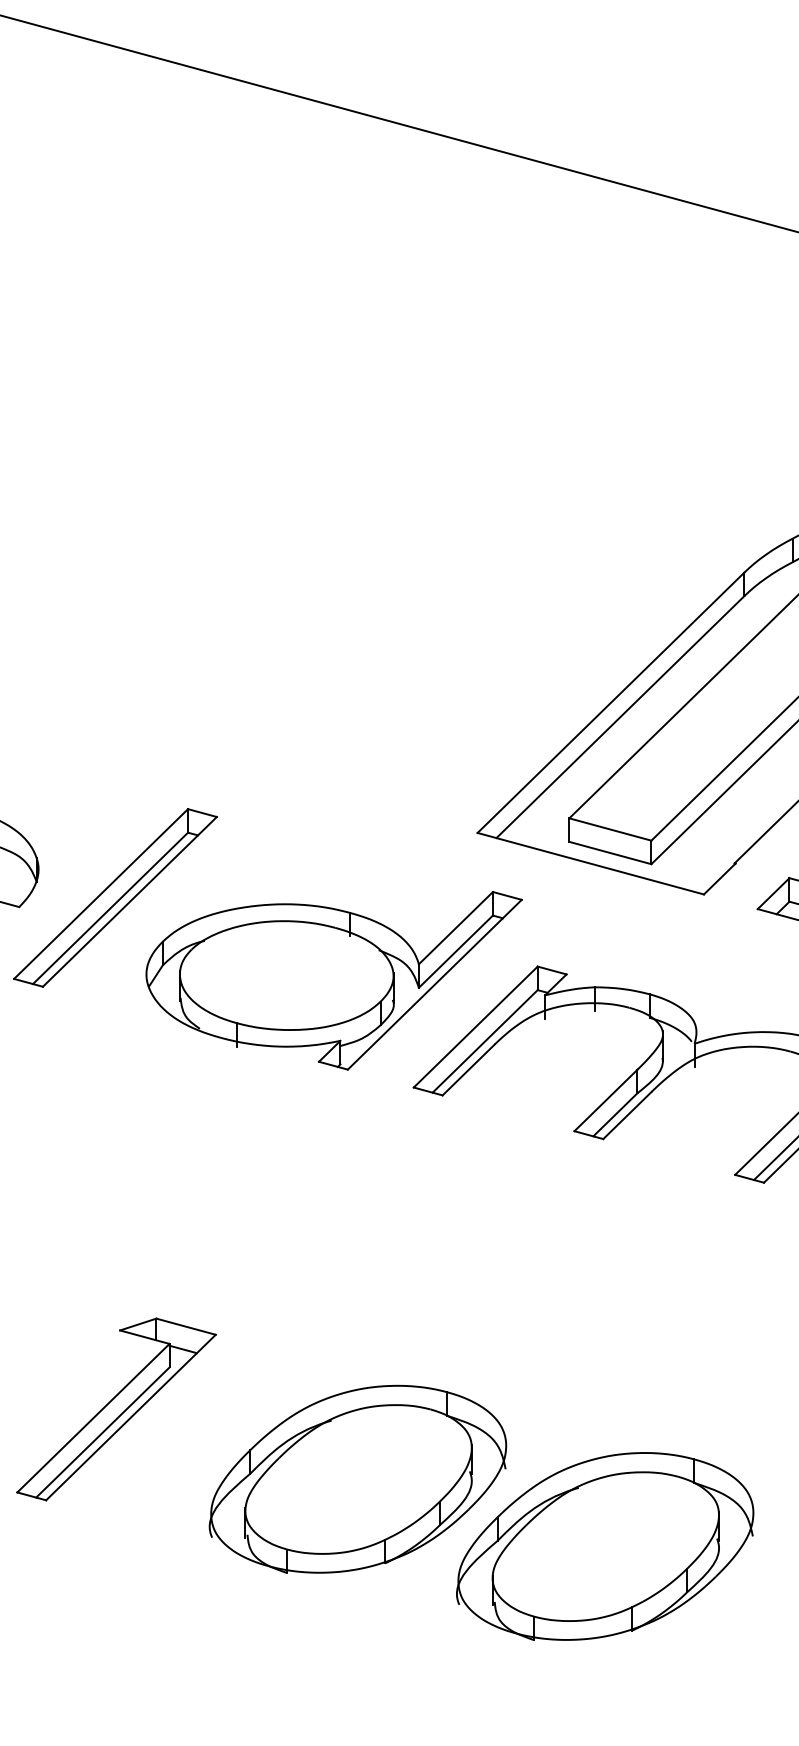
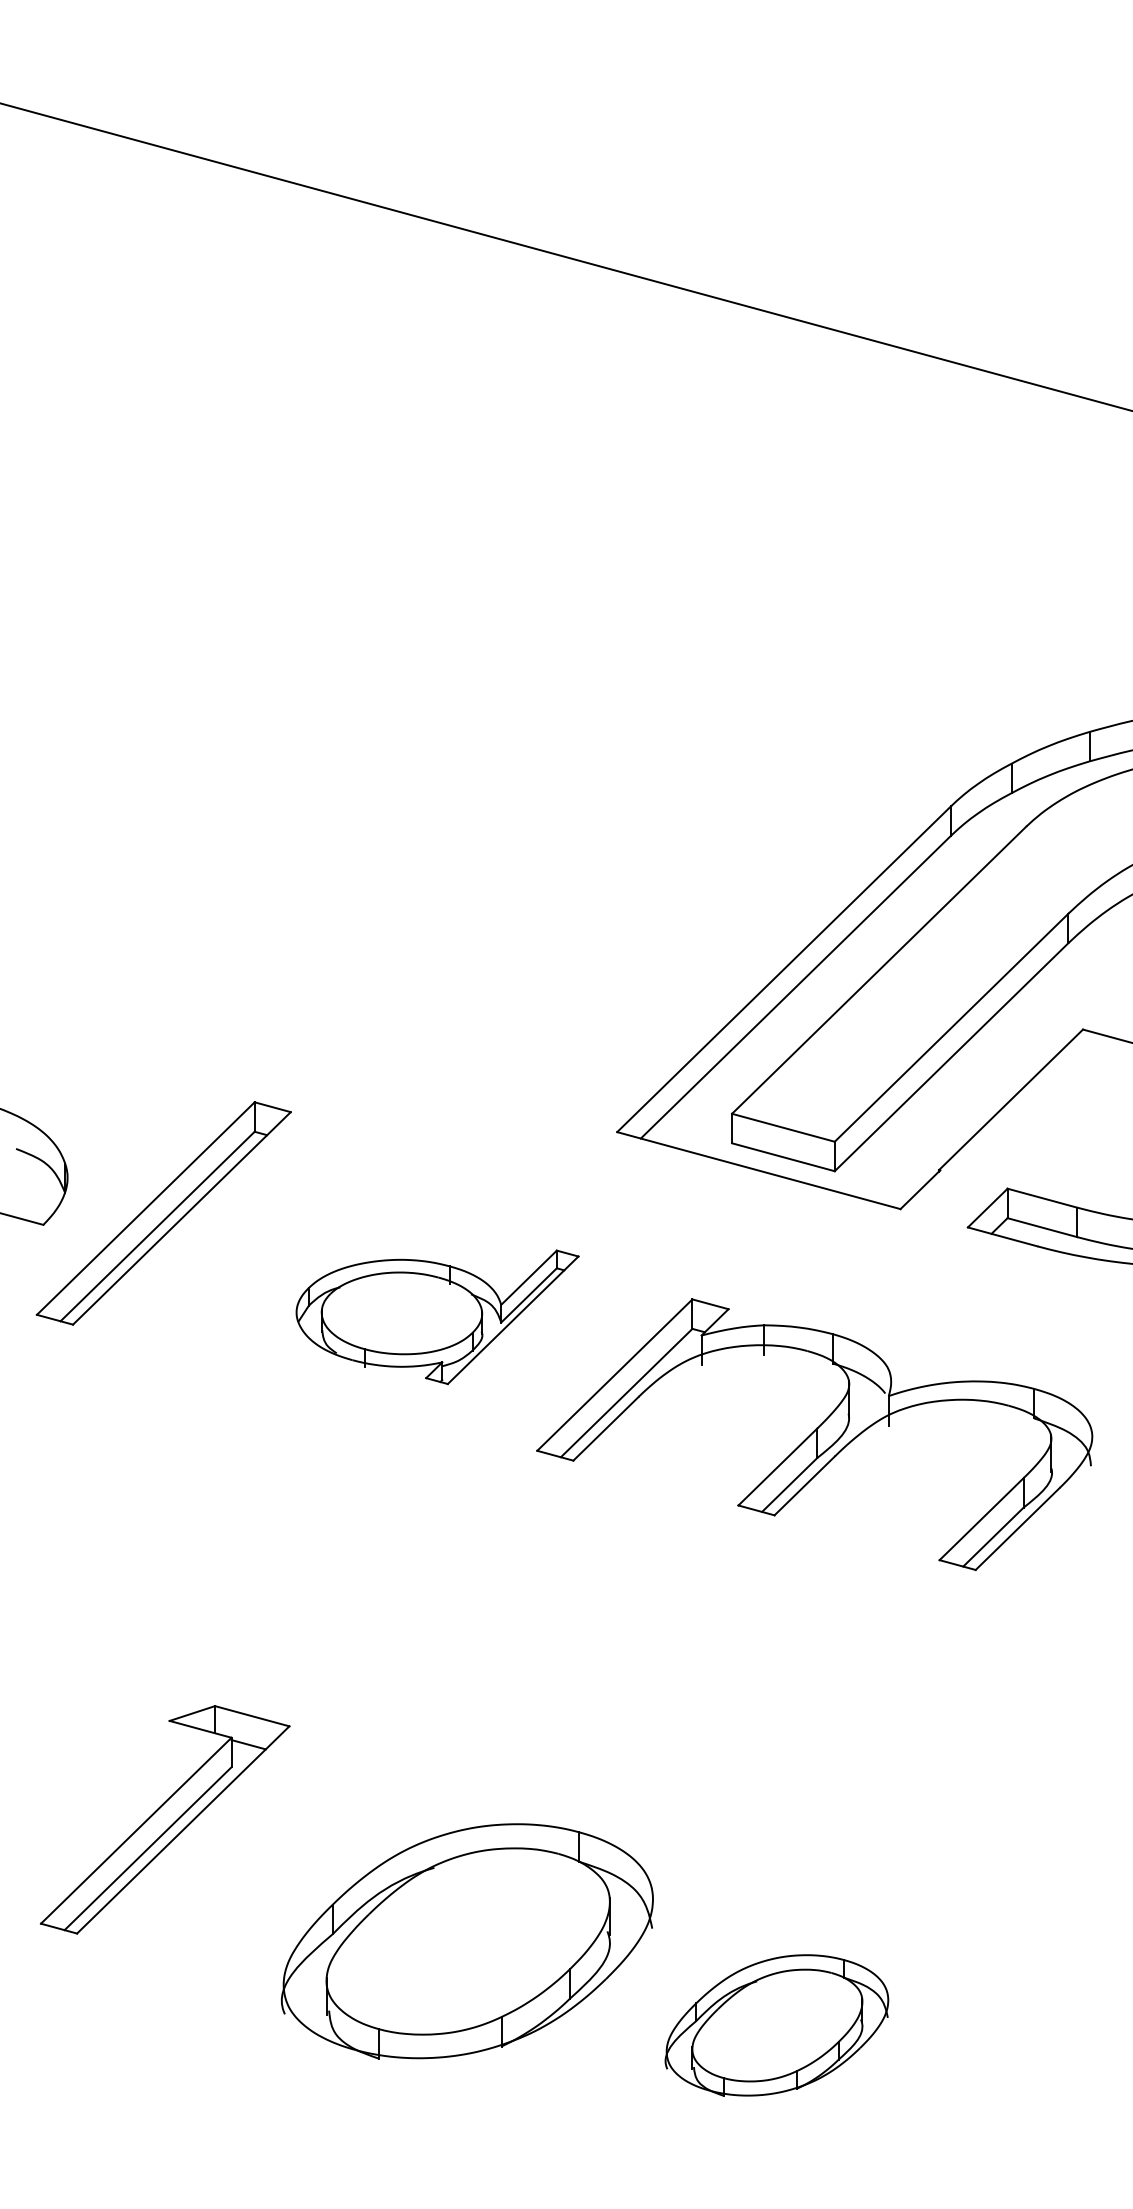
part: (334, 981) -> (437, 1317), size x0.6
part: (115, 1409) -> (164, 1819), moved
part: (604, 1546) -> (776, 2025), size x0.6

